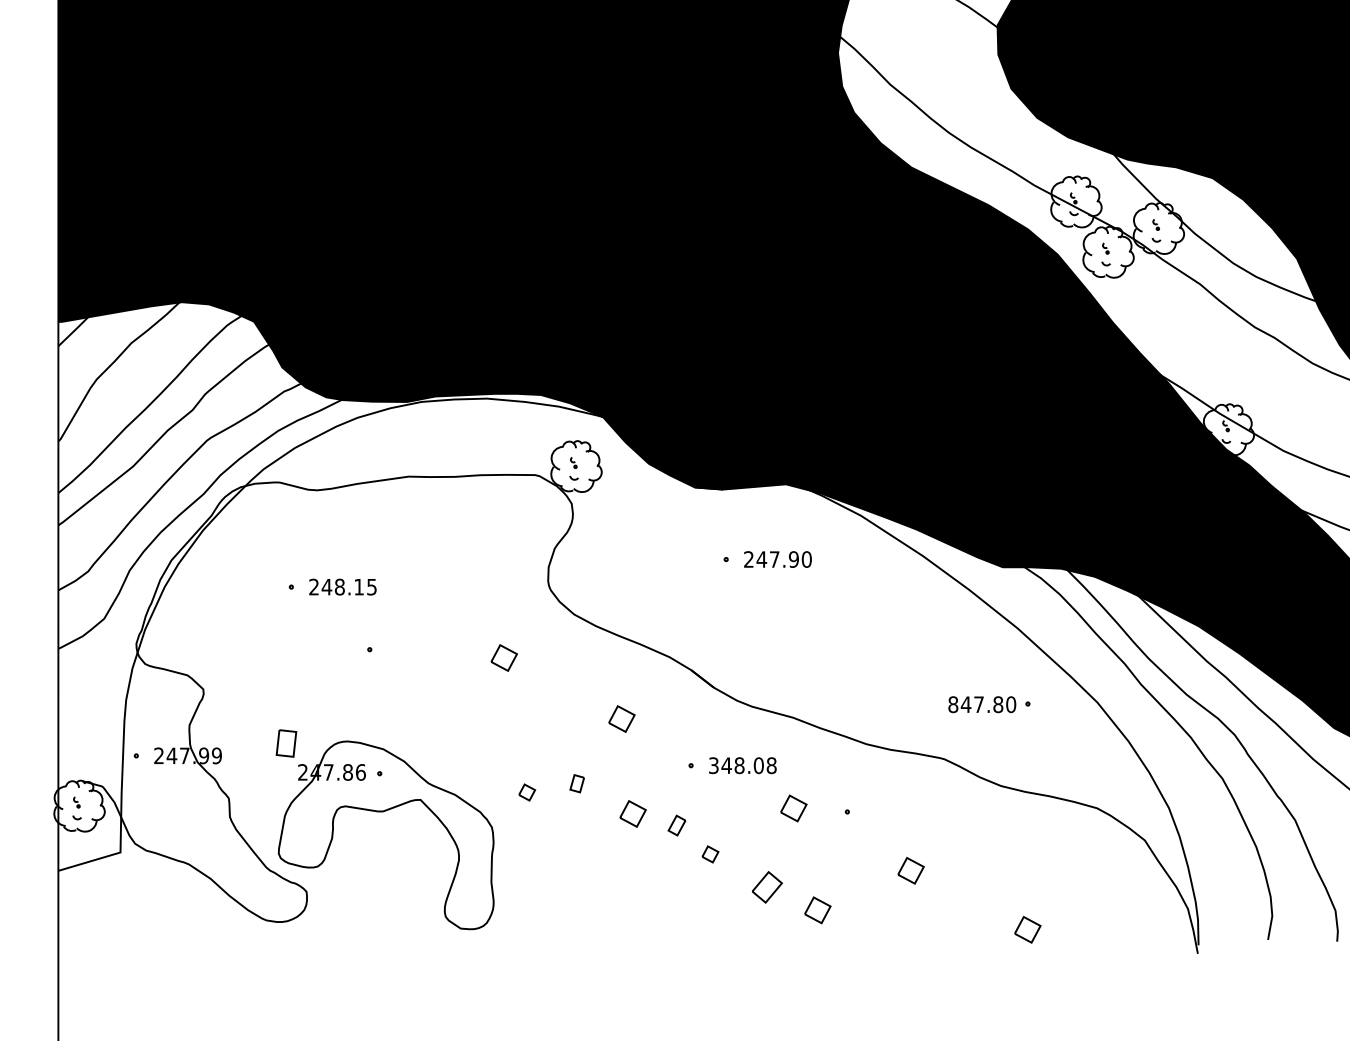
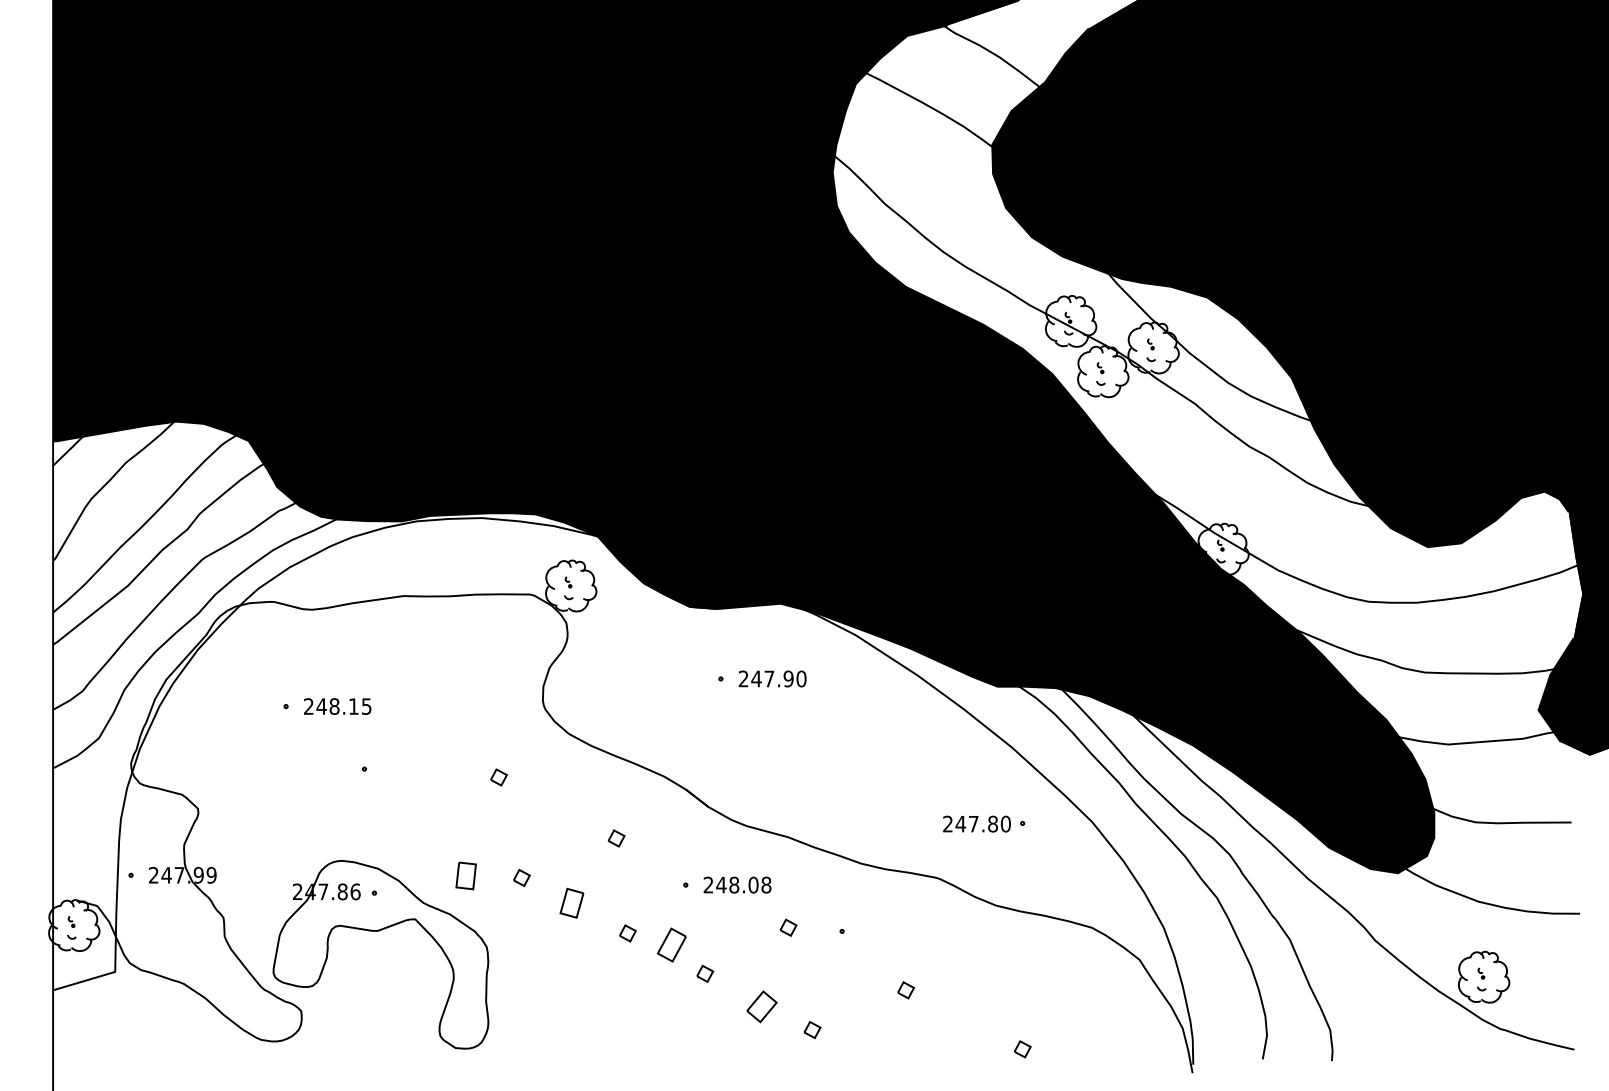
part: (503, 658) -> (498, 777), size x0.62
text: (953, 704) -> (948, 823), 847.80 -> 247.80
part: (621, 719) -> (616, 838), size x0.62
part: (285, 743) -> (465, 875), moved
text: (713, 766) -> (708, 885), 348.08 -> 248.08
part: (576, 783) -> (571, 902), size x1.67
part: (526, 793) -> (521, 878), moved
part: (793, 808) -> (788, 927), size x0.62
part: (632, 814) -> (627, 933), size x0.62
part: (676, 825) -> (671, 944), size x1.67
part: (911, 871) -> (906, 990), size x0.62
part: (817, 911) -> (812, 1030), size x0.62
part: (1027, 930) -> (1022, 1049), size x0.62

